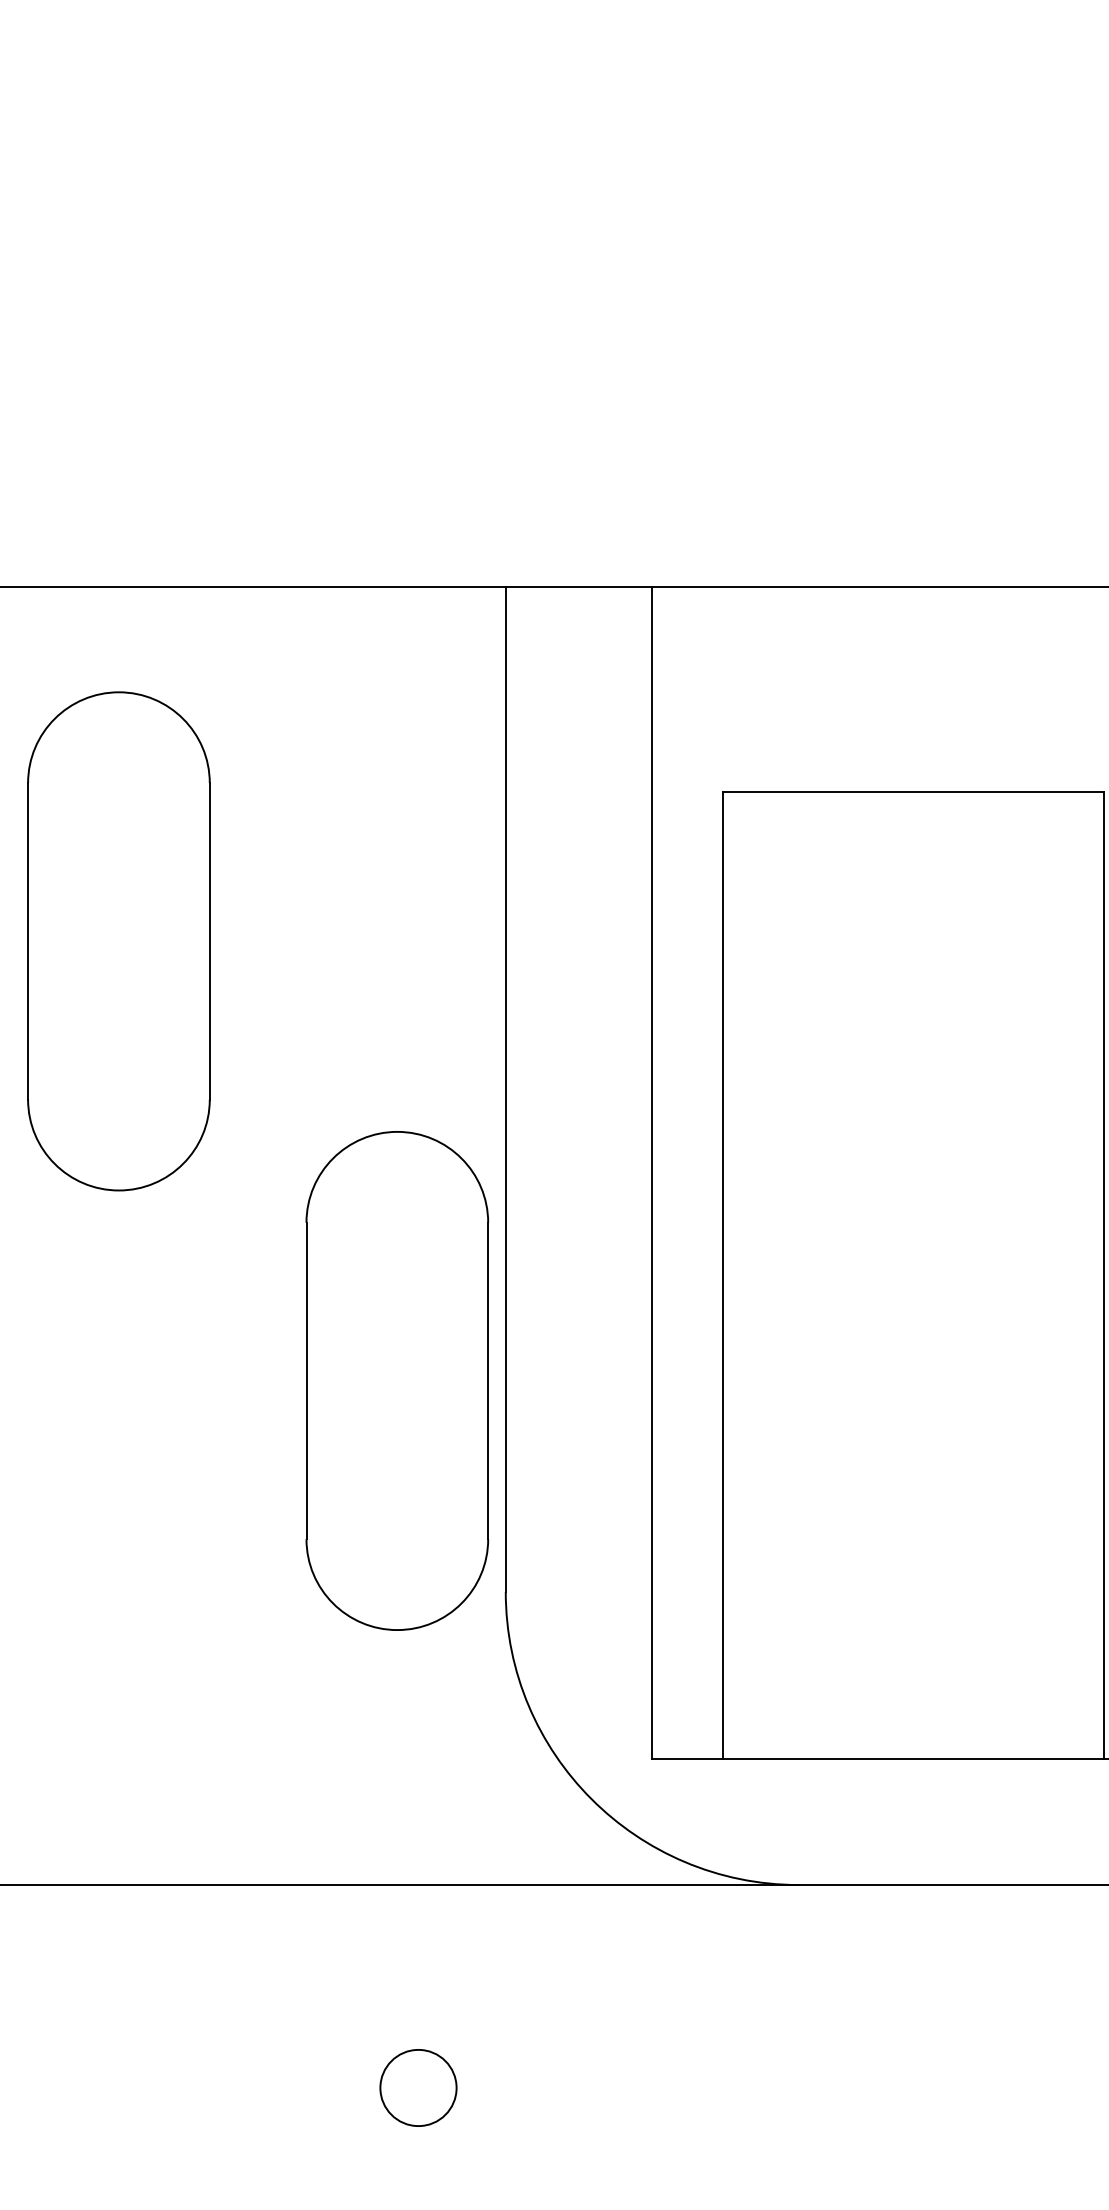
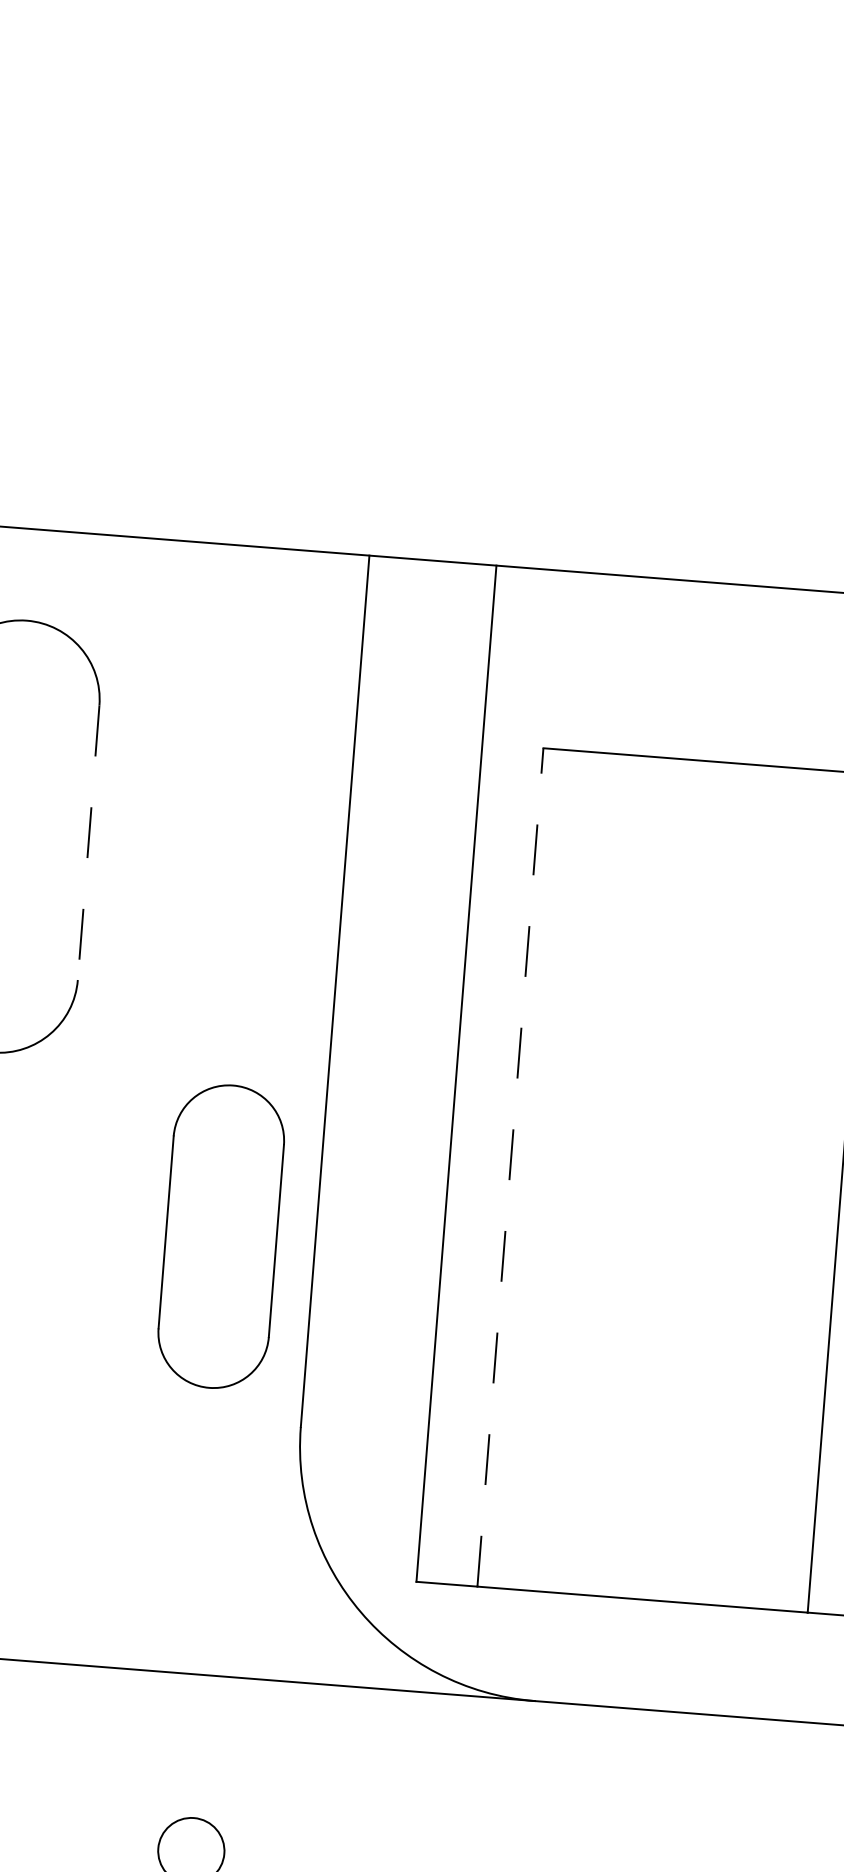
line: (209, 941) -> (88, 842), solid -> dashed
line: (722, 1275) -> (510, 1167), solid -> dashed
part: (397, 1380) -> (221, 1236), size x0.7

